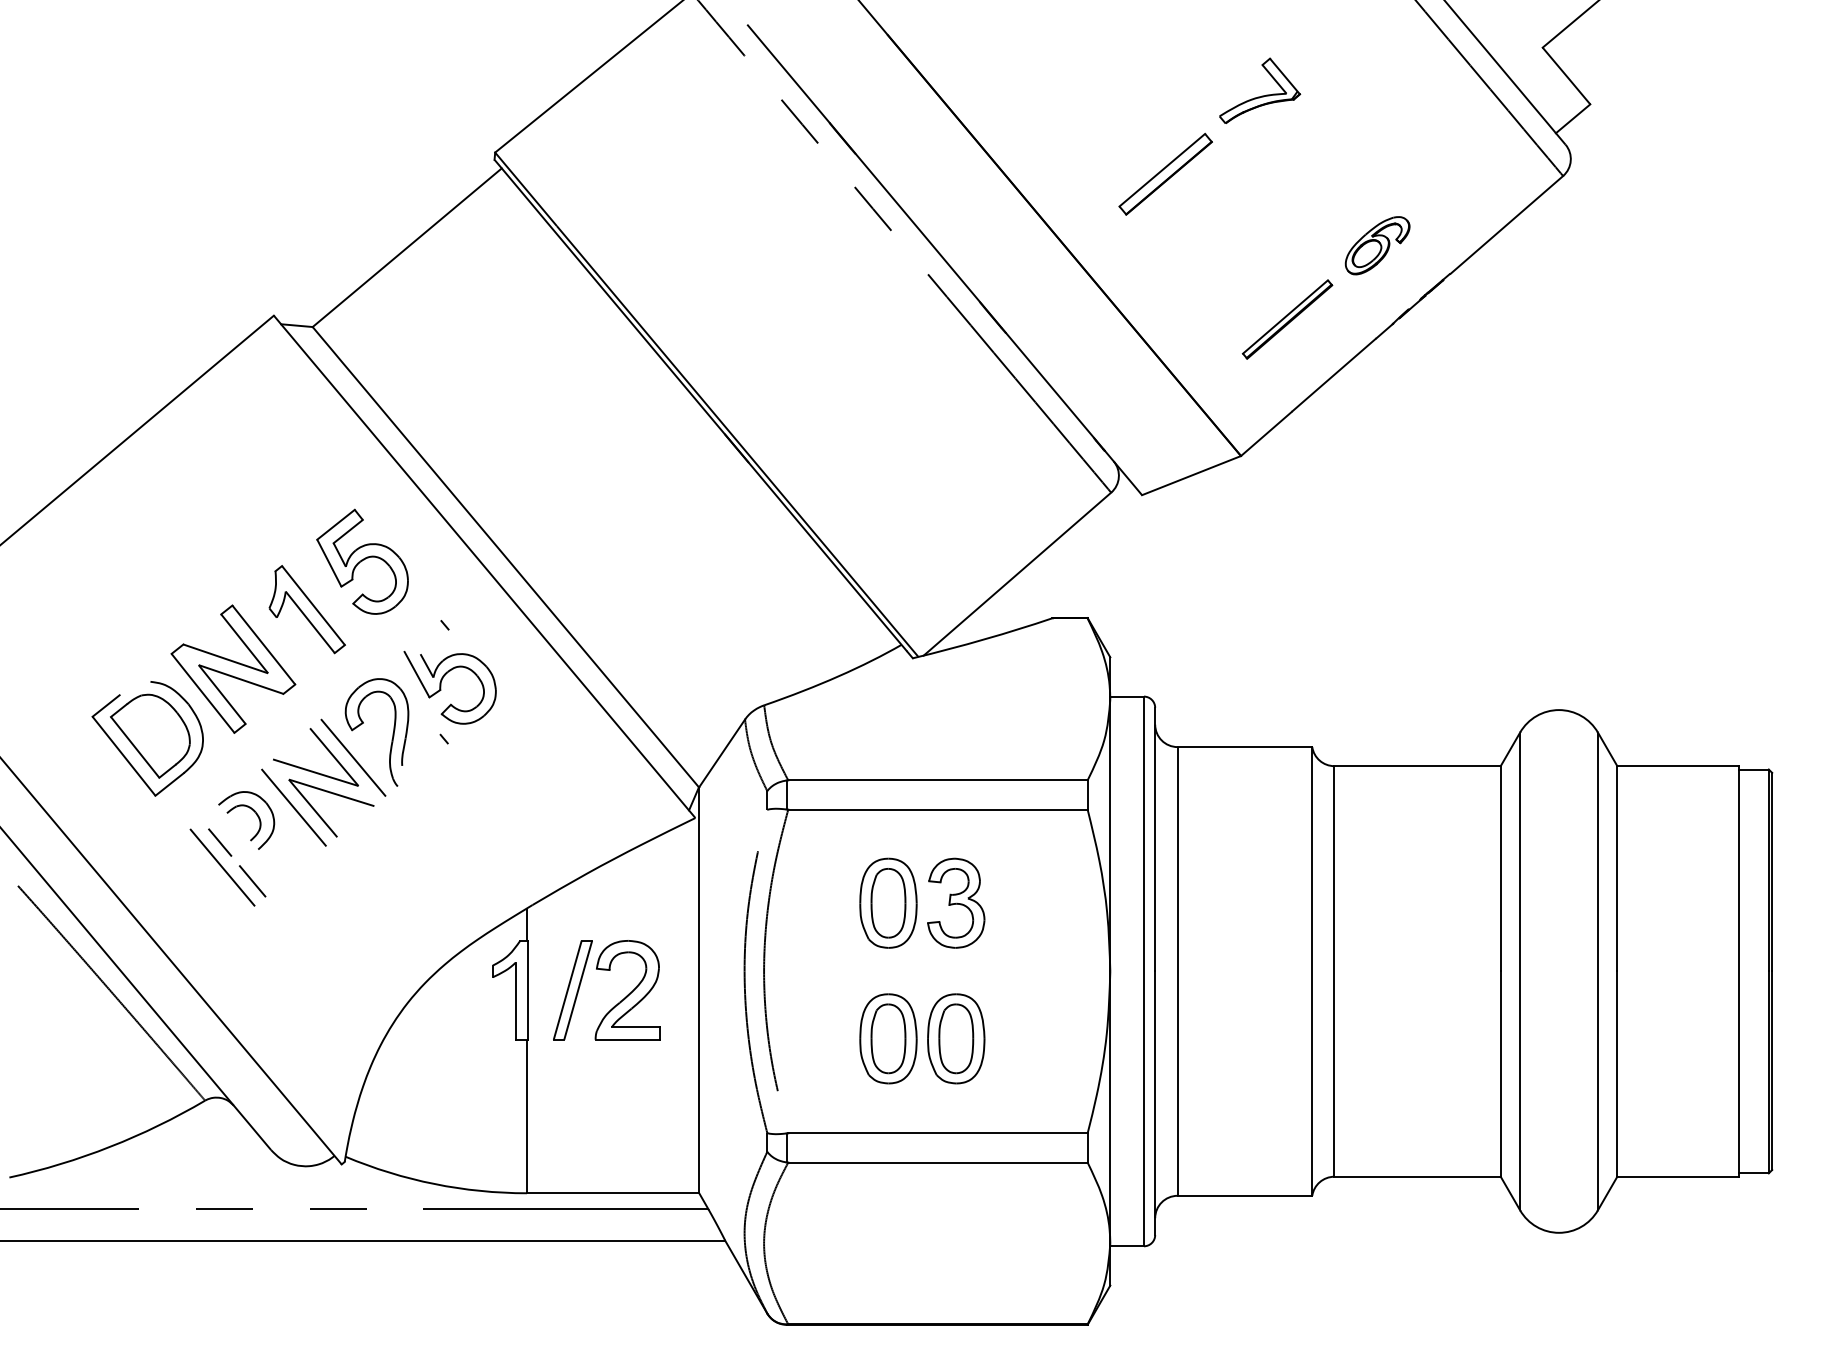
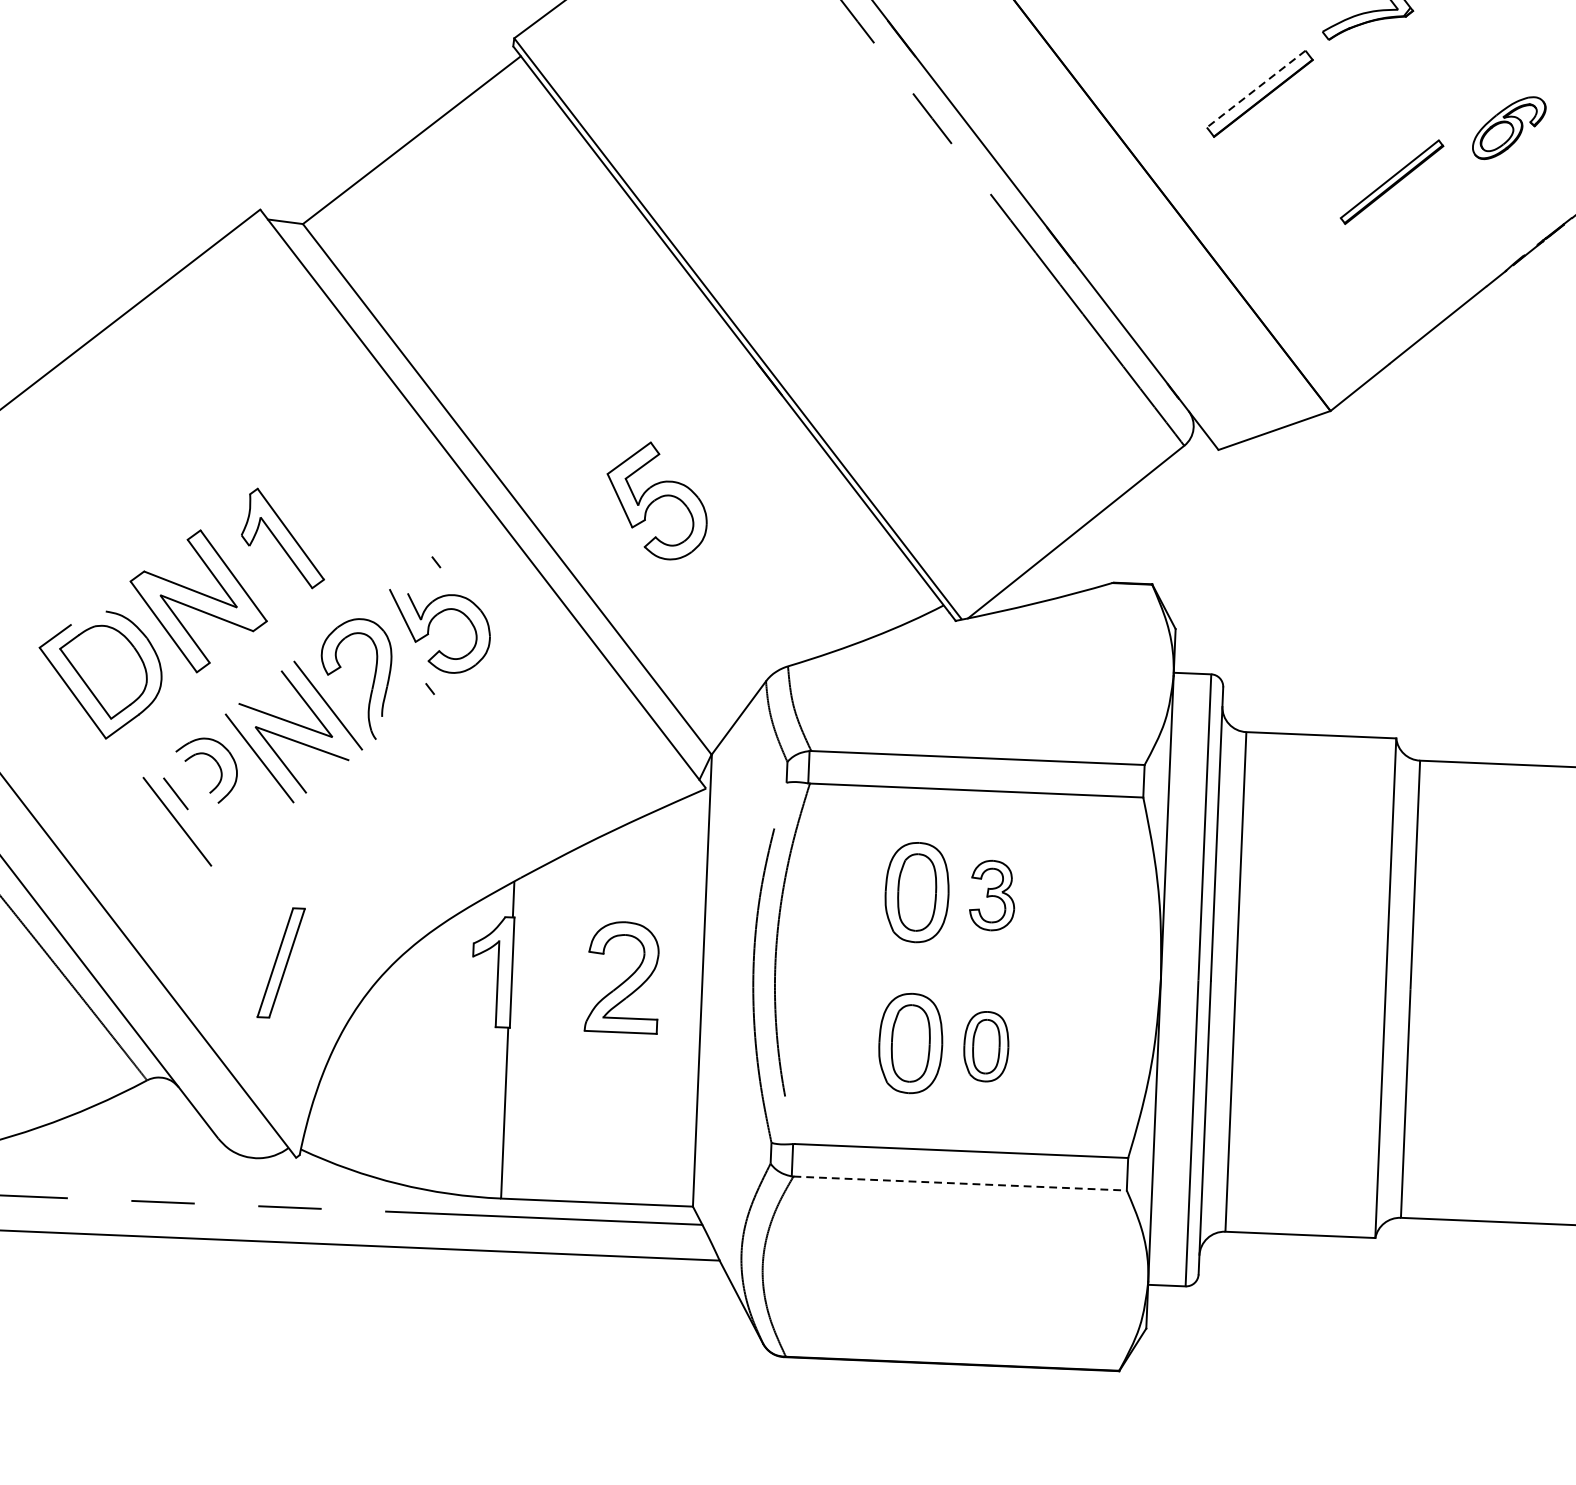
line: (1161, 170) -> (1255, 89), solid -> dashed
part: (1377, 245) -> (1509, 127), moved
part: (1287, 319) -> (1391, 182), moved
part: (362, 561) -> (656, 500), moved
line: (252, 881) -> (210, 838), removed
part: (956, 902) -> (992, 894), size x0.7
part: (572, 990) -> (280, 963), moved
part: (956, 1038) -> (986, 1046), size x0.7
line: (937, 1162) -> (959, 1183), solid -> dashed

